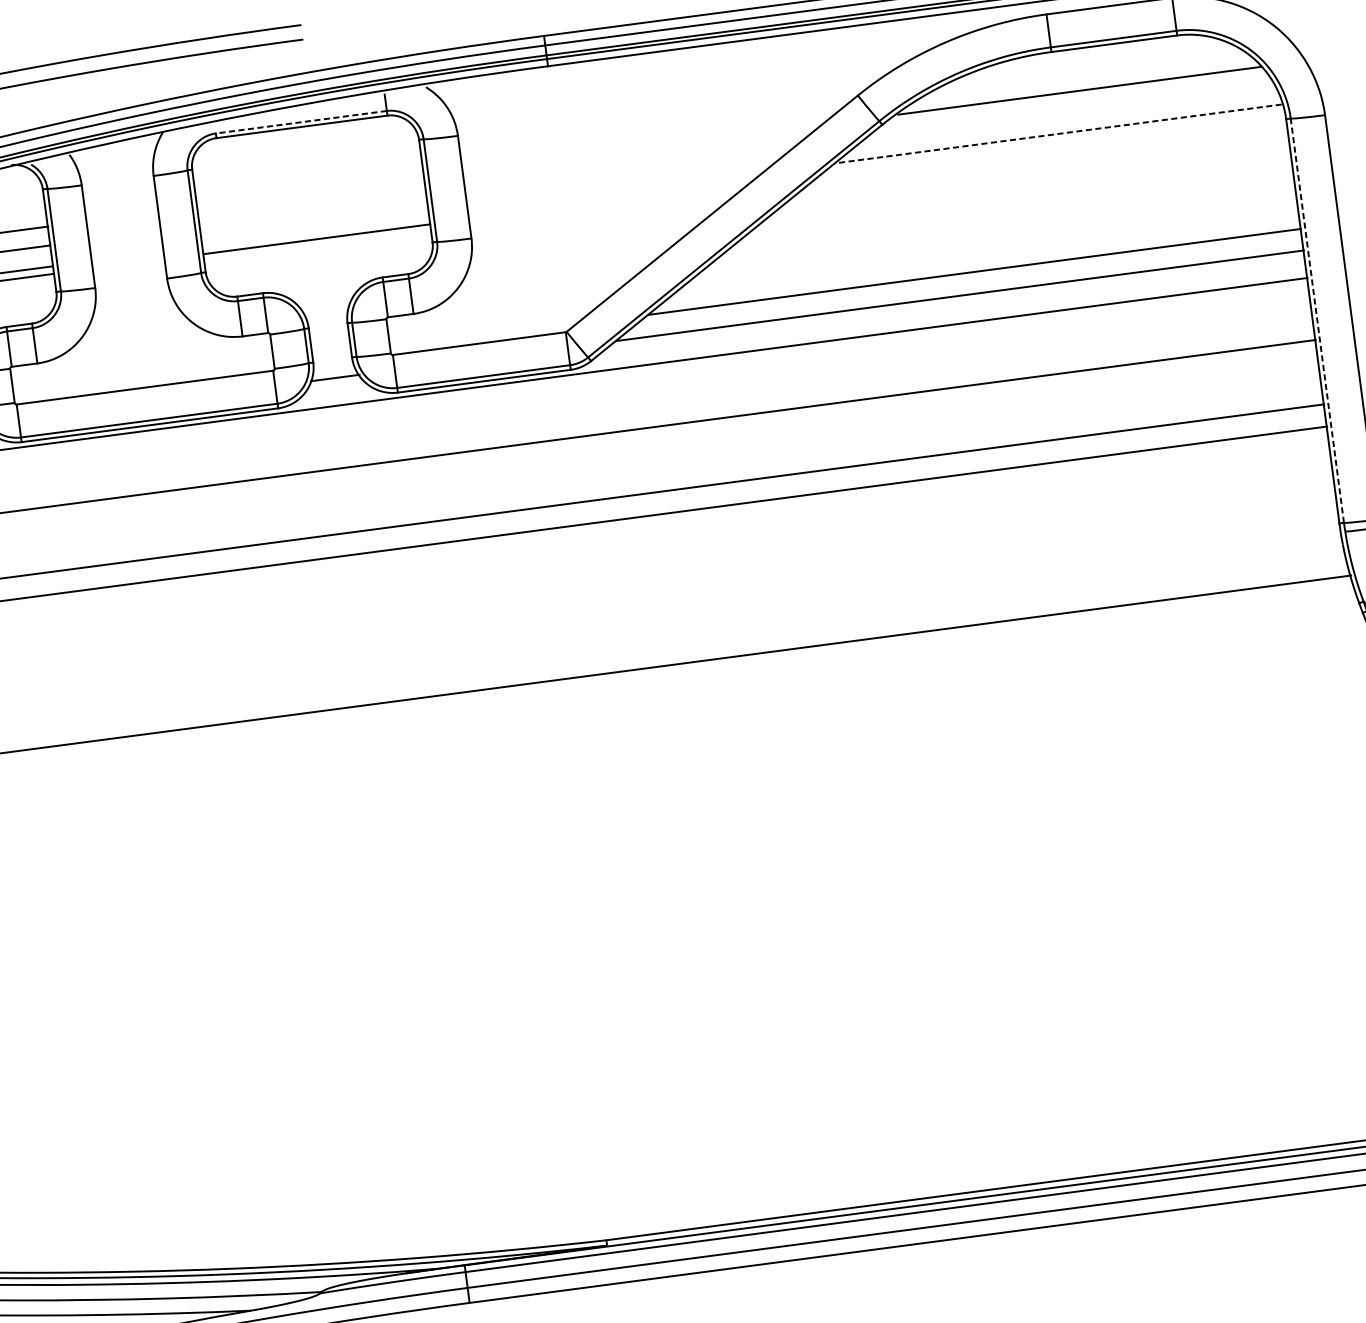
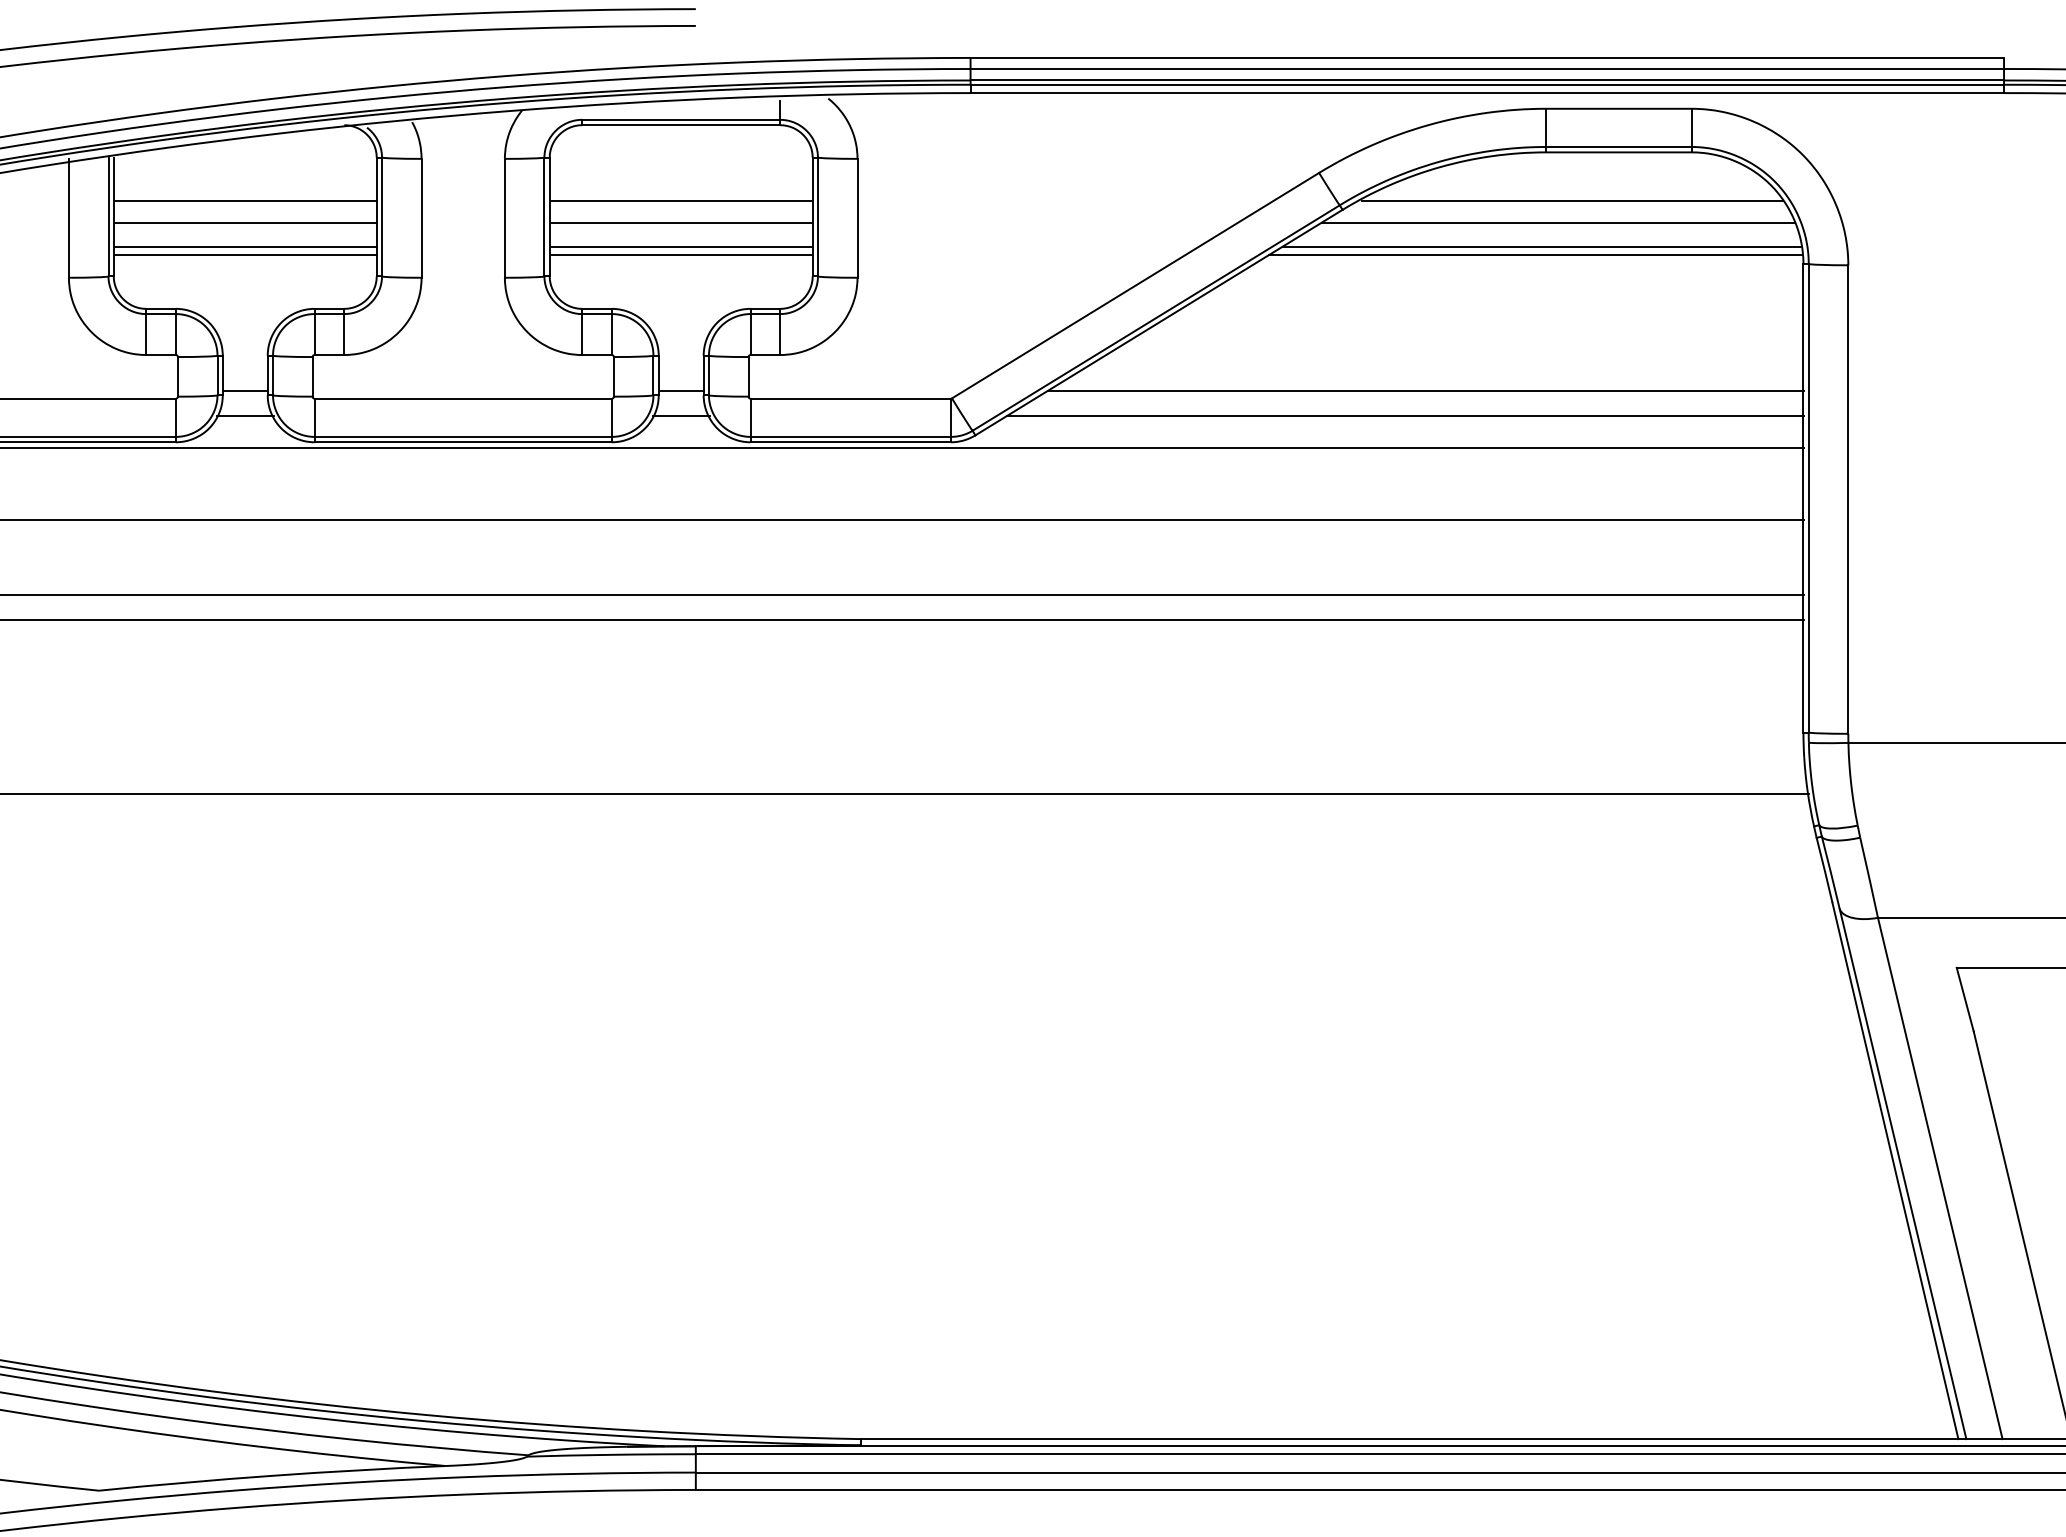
line: (1070, 111) -> (1558, 222), added
line: (300, 122) -> (680, 119), dashed -> solid
line: (1058, 133) -> (1541, 246), dashed -> solid
line: (1053, 142) -> (1535, 255), added
line: (309, 191) -> (680, 200), added
line: (313, 210) -> (681, 222), added
line: (316, 231) -> (681, 246), added
line: (1317, 320) -> (1808, 497), dashed -> solid
line: (332, 356) -> (681, 391), added

